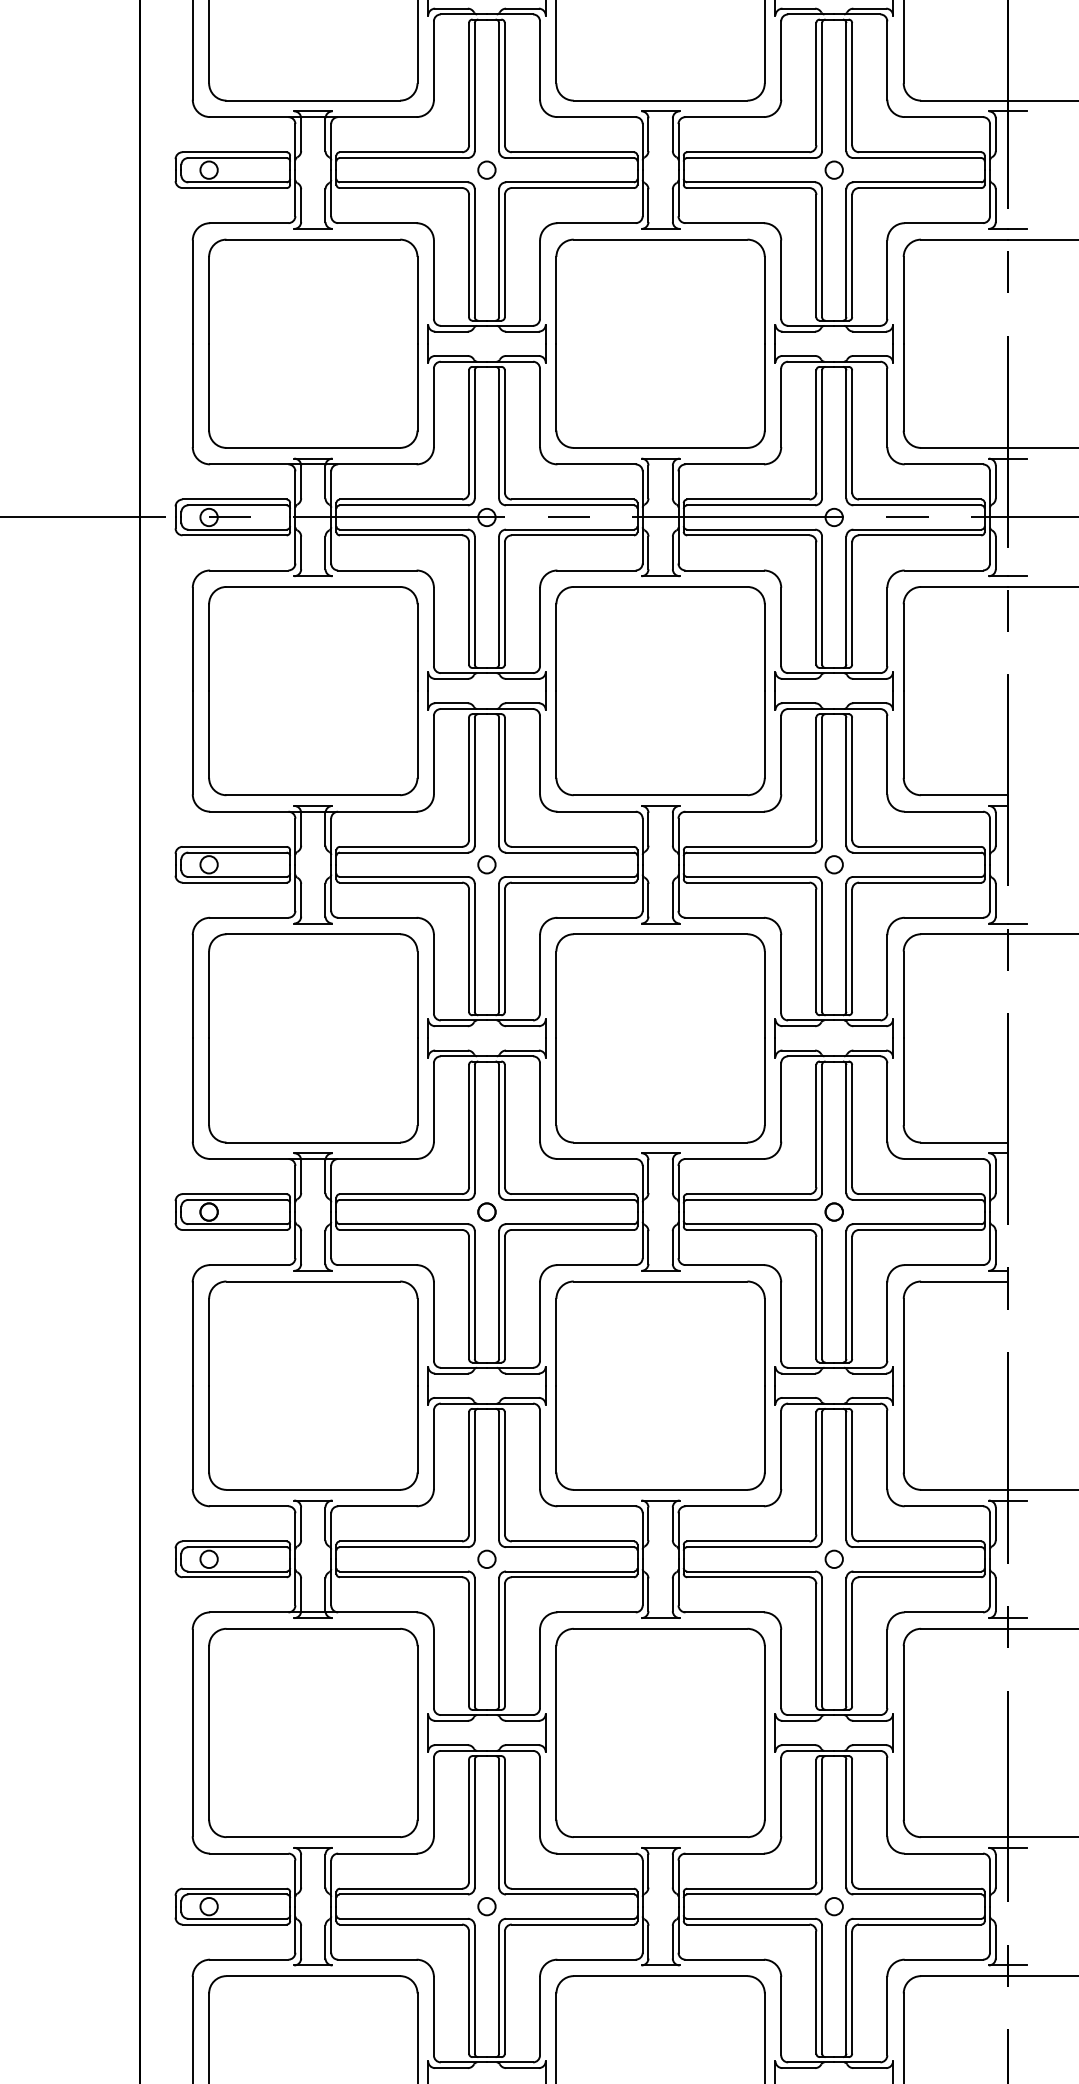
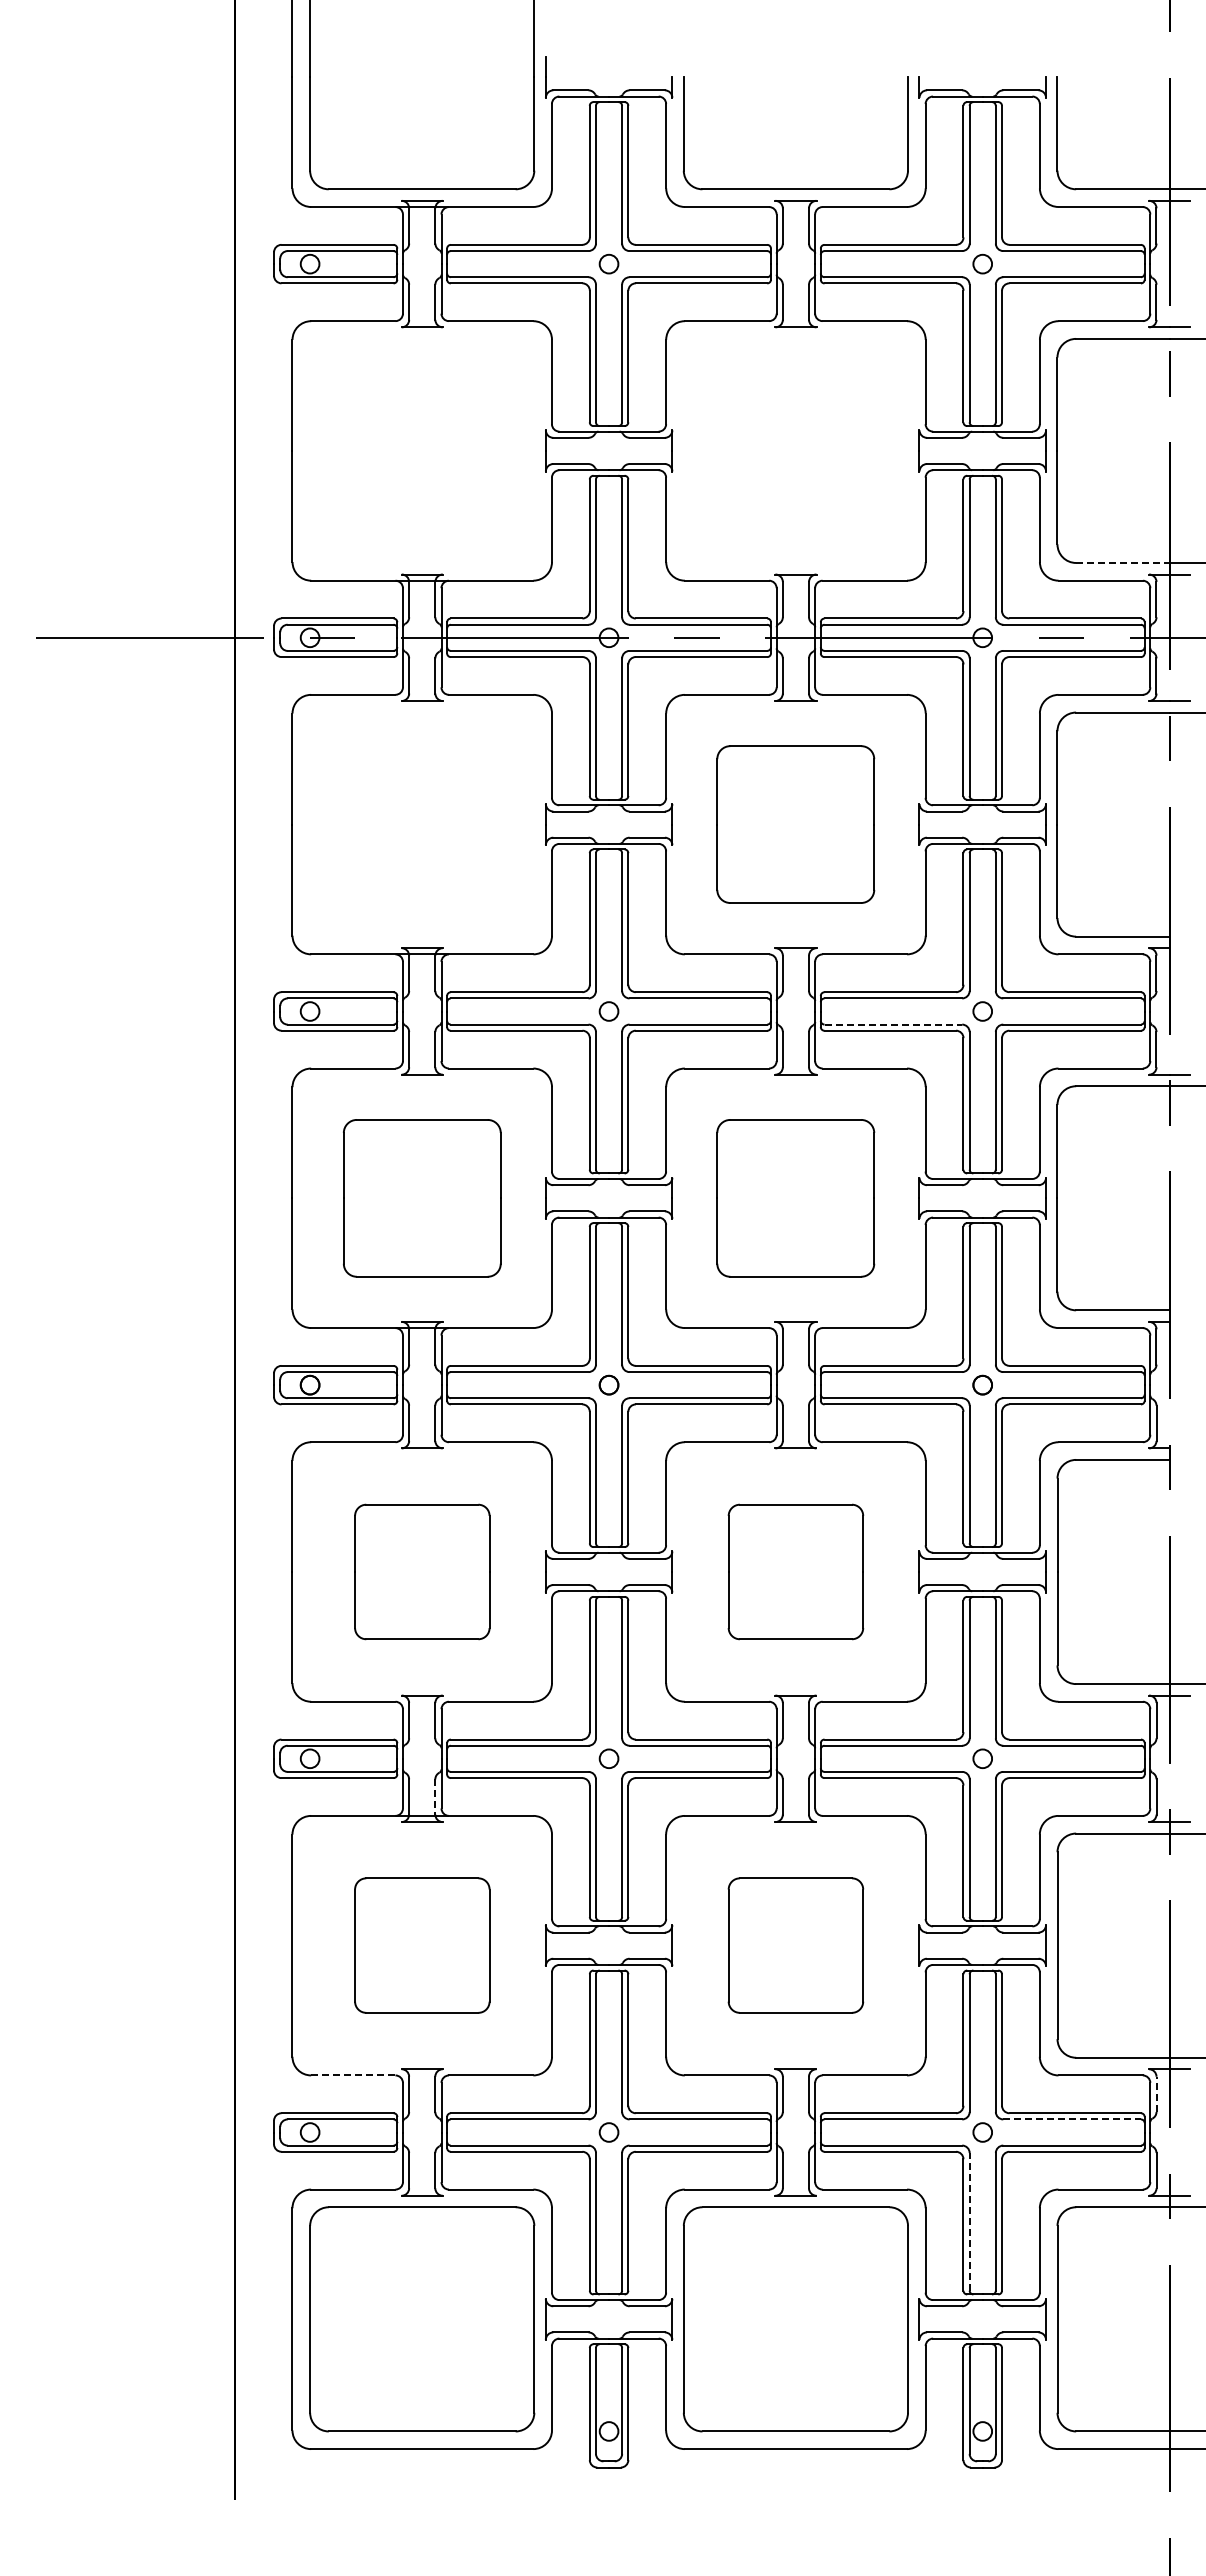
part: (313, 343) -> (422, 450), removed
part: (660, 343) -> (795, 450), removed
line: (964, 448) -> (1122, 563), solid -> dashed
part: (313, 690) -> (422, 824), removed
part: (660, 690) -> (795, 824), size x0.7
line: (751, 876) -> (893, 1024), solid -> dashed
part: (313, 1038) -> (422, 1198), size x0.7
part: (660, 1038) -> (795, 1198), size x0.7
part: (313, 1385) -> (422, 1571), size x0.6
part: (660, 1385) -> (795, 1571), size x0.6
line: (325, 1595) -> (435, 1797), solid -> dashed
part: (313, 1732) -> (422, 1945), size x0.6
part: (660, 1732) -> (795, 1945), size x0.6
line: (249, 1853) -> (353, 2075), solid -> dashed
line: (995, 1871) -> (1156, 2094), solid -> dashed
line: (917, 1894) -> (1072, 2119), solid -> dashed
line: (821, 1989) -> (969, 2221), solid -> dashed

